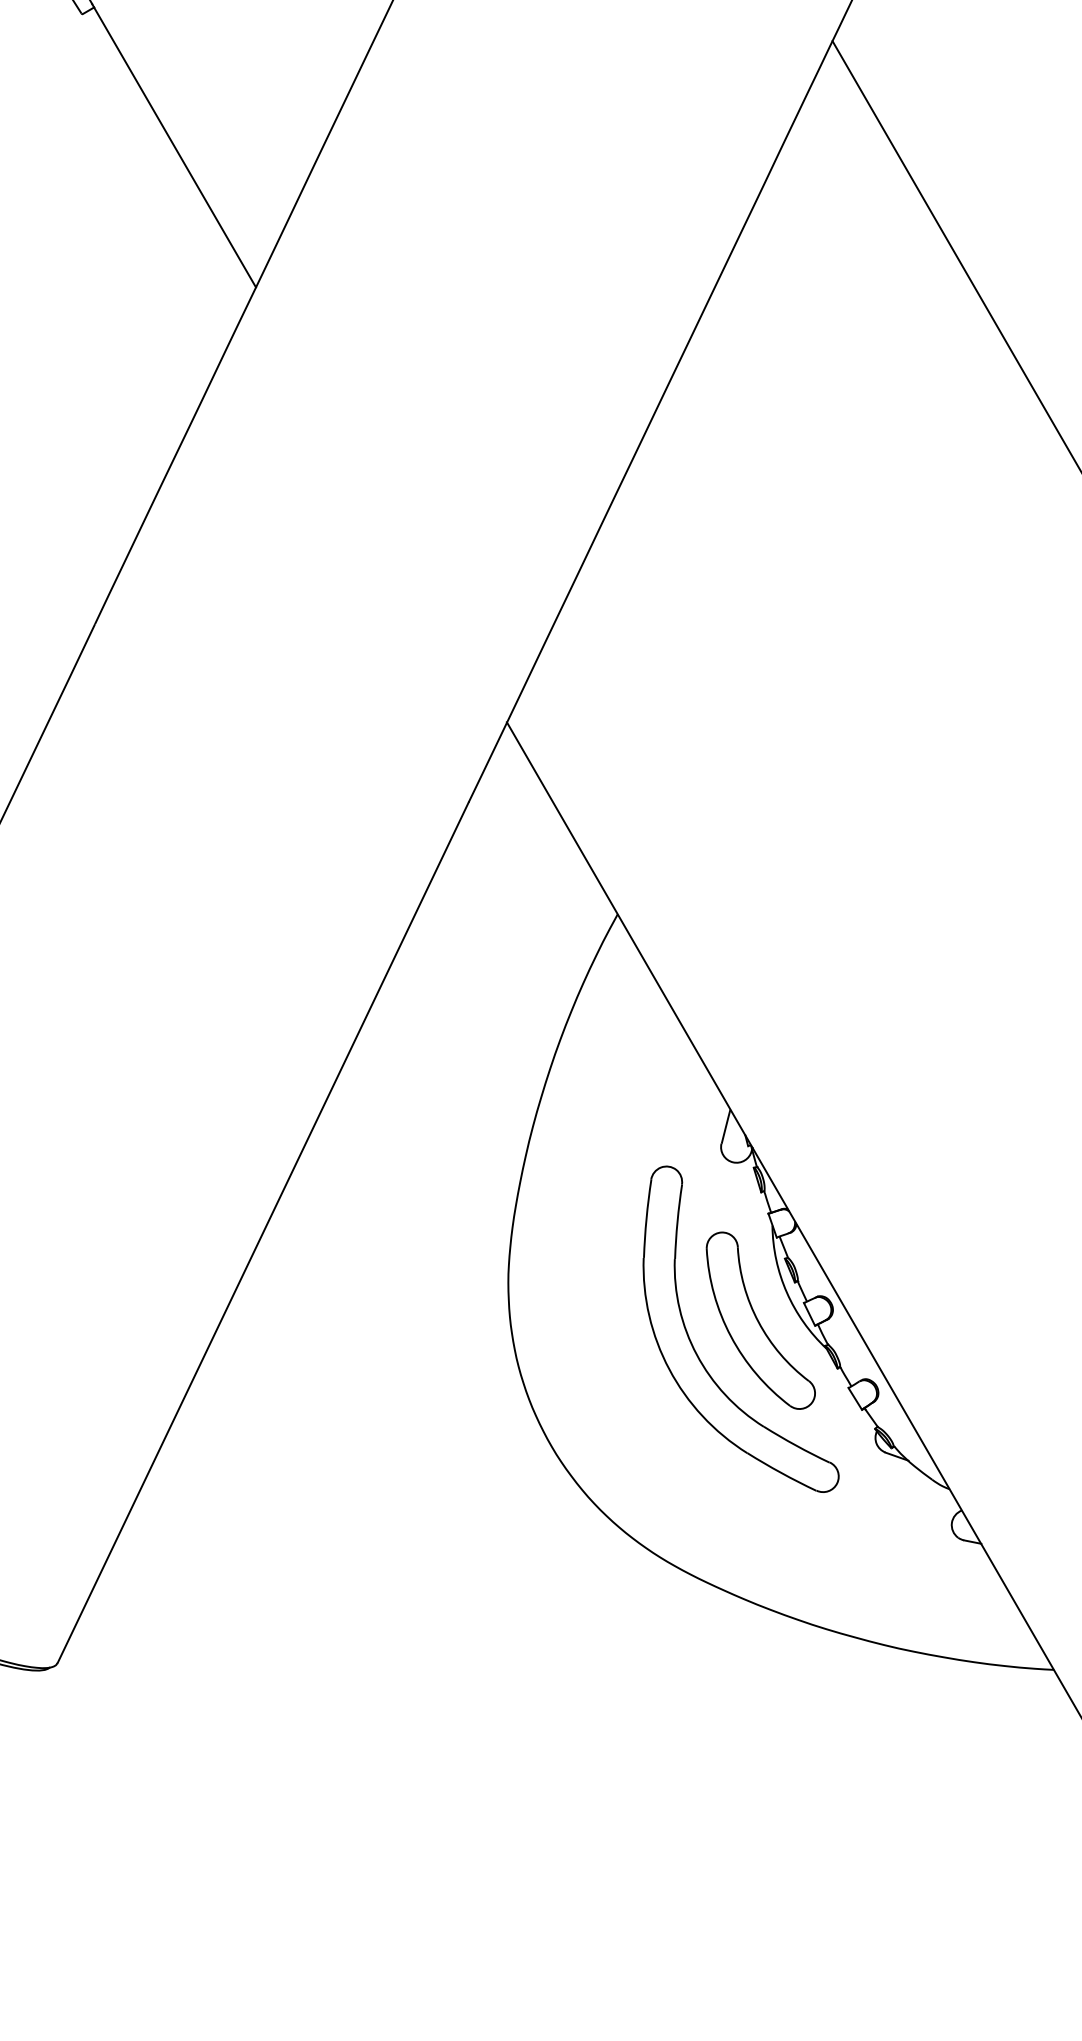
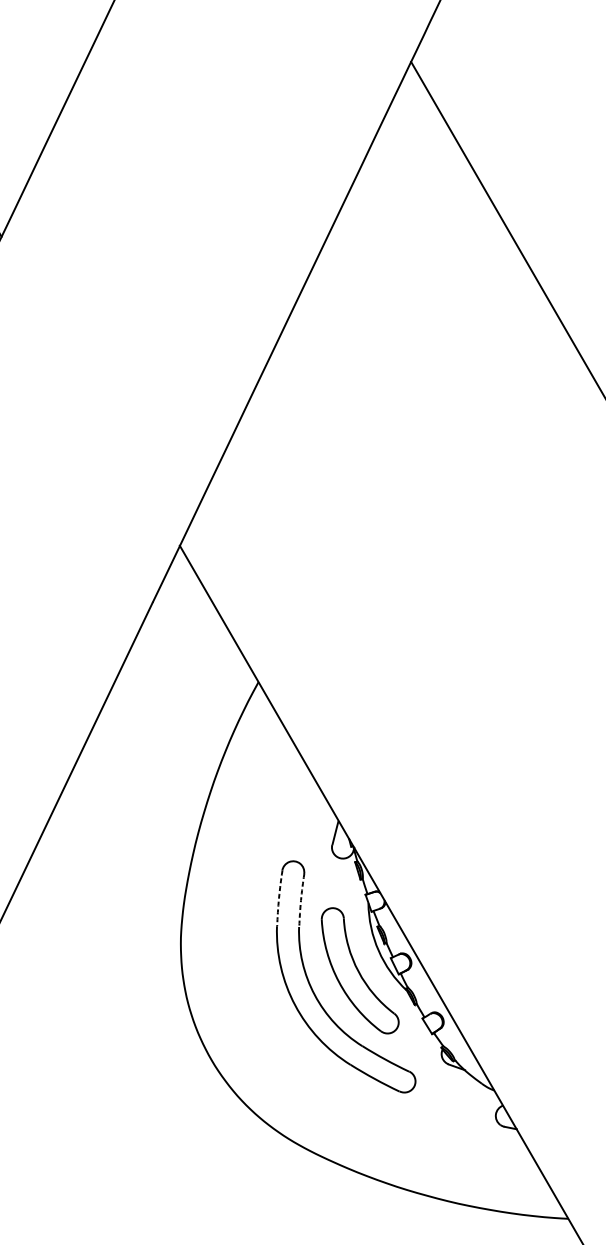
arc: (646, 1218) -> (278, 898), solid -> dashed
arc: (677, 1221) -> (301, 900), solid -> dashed

